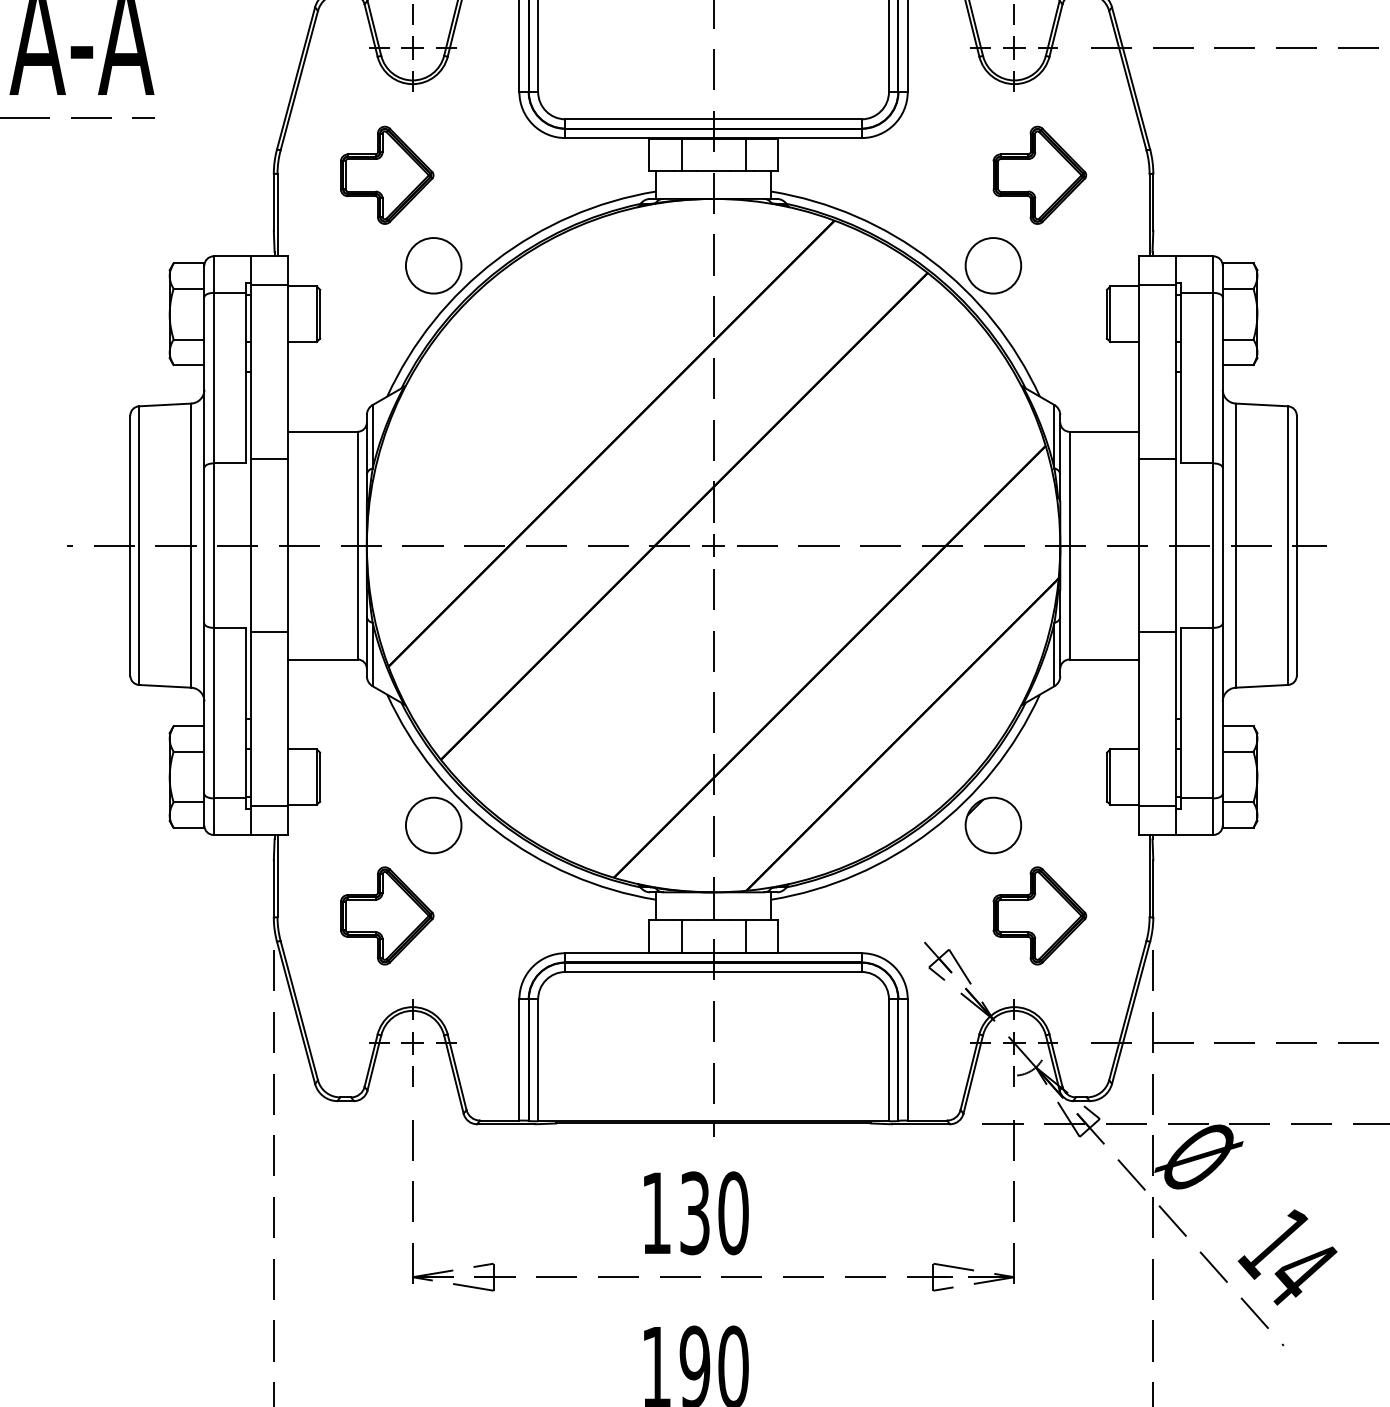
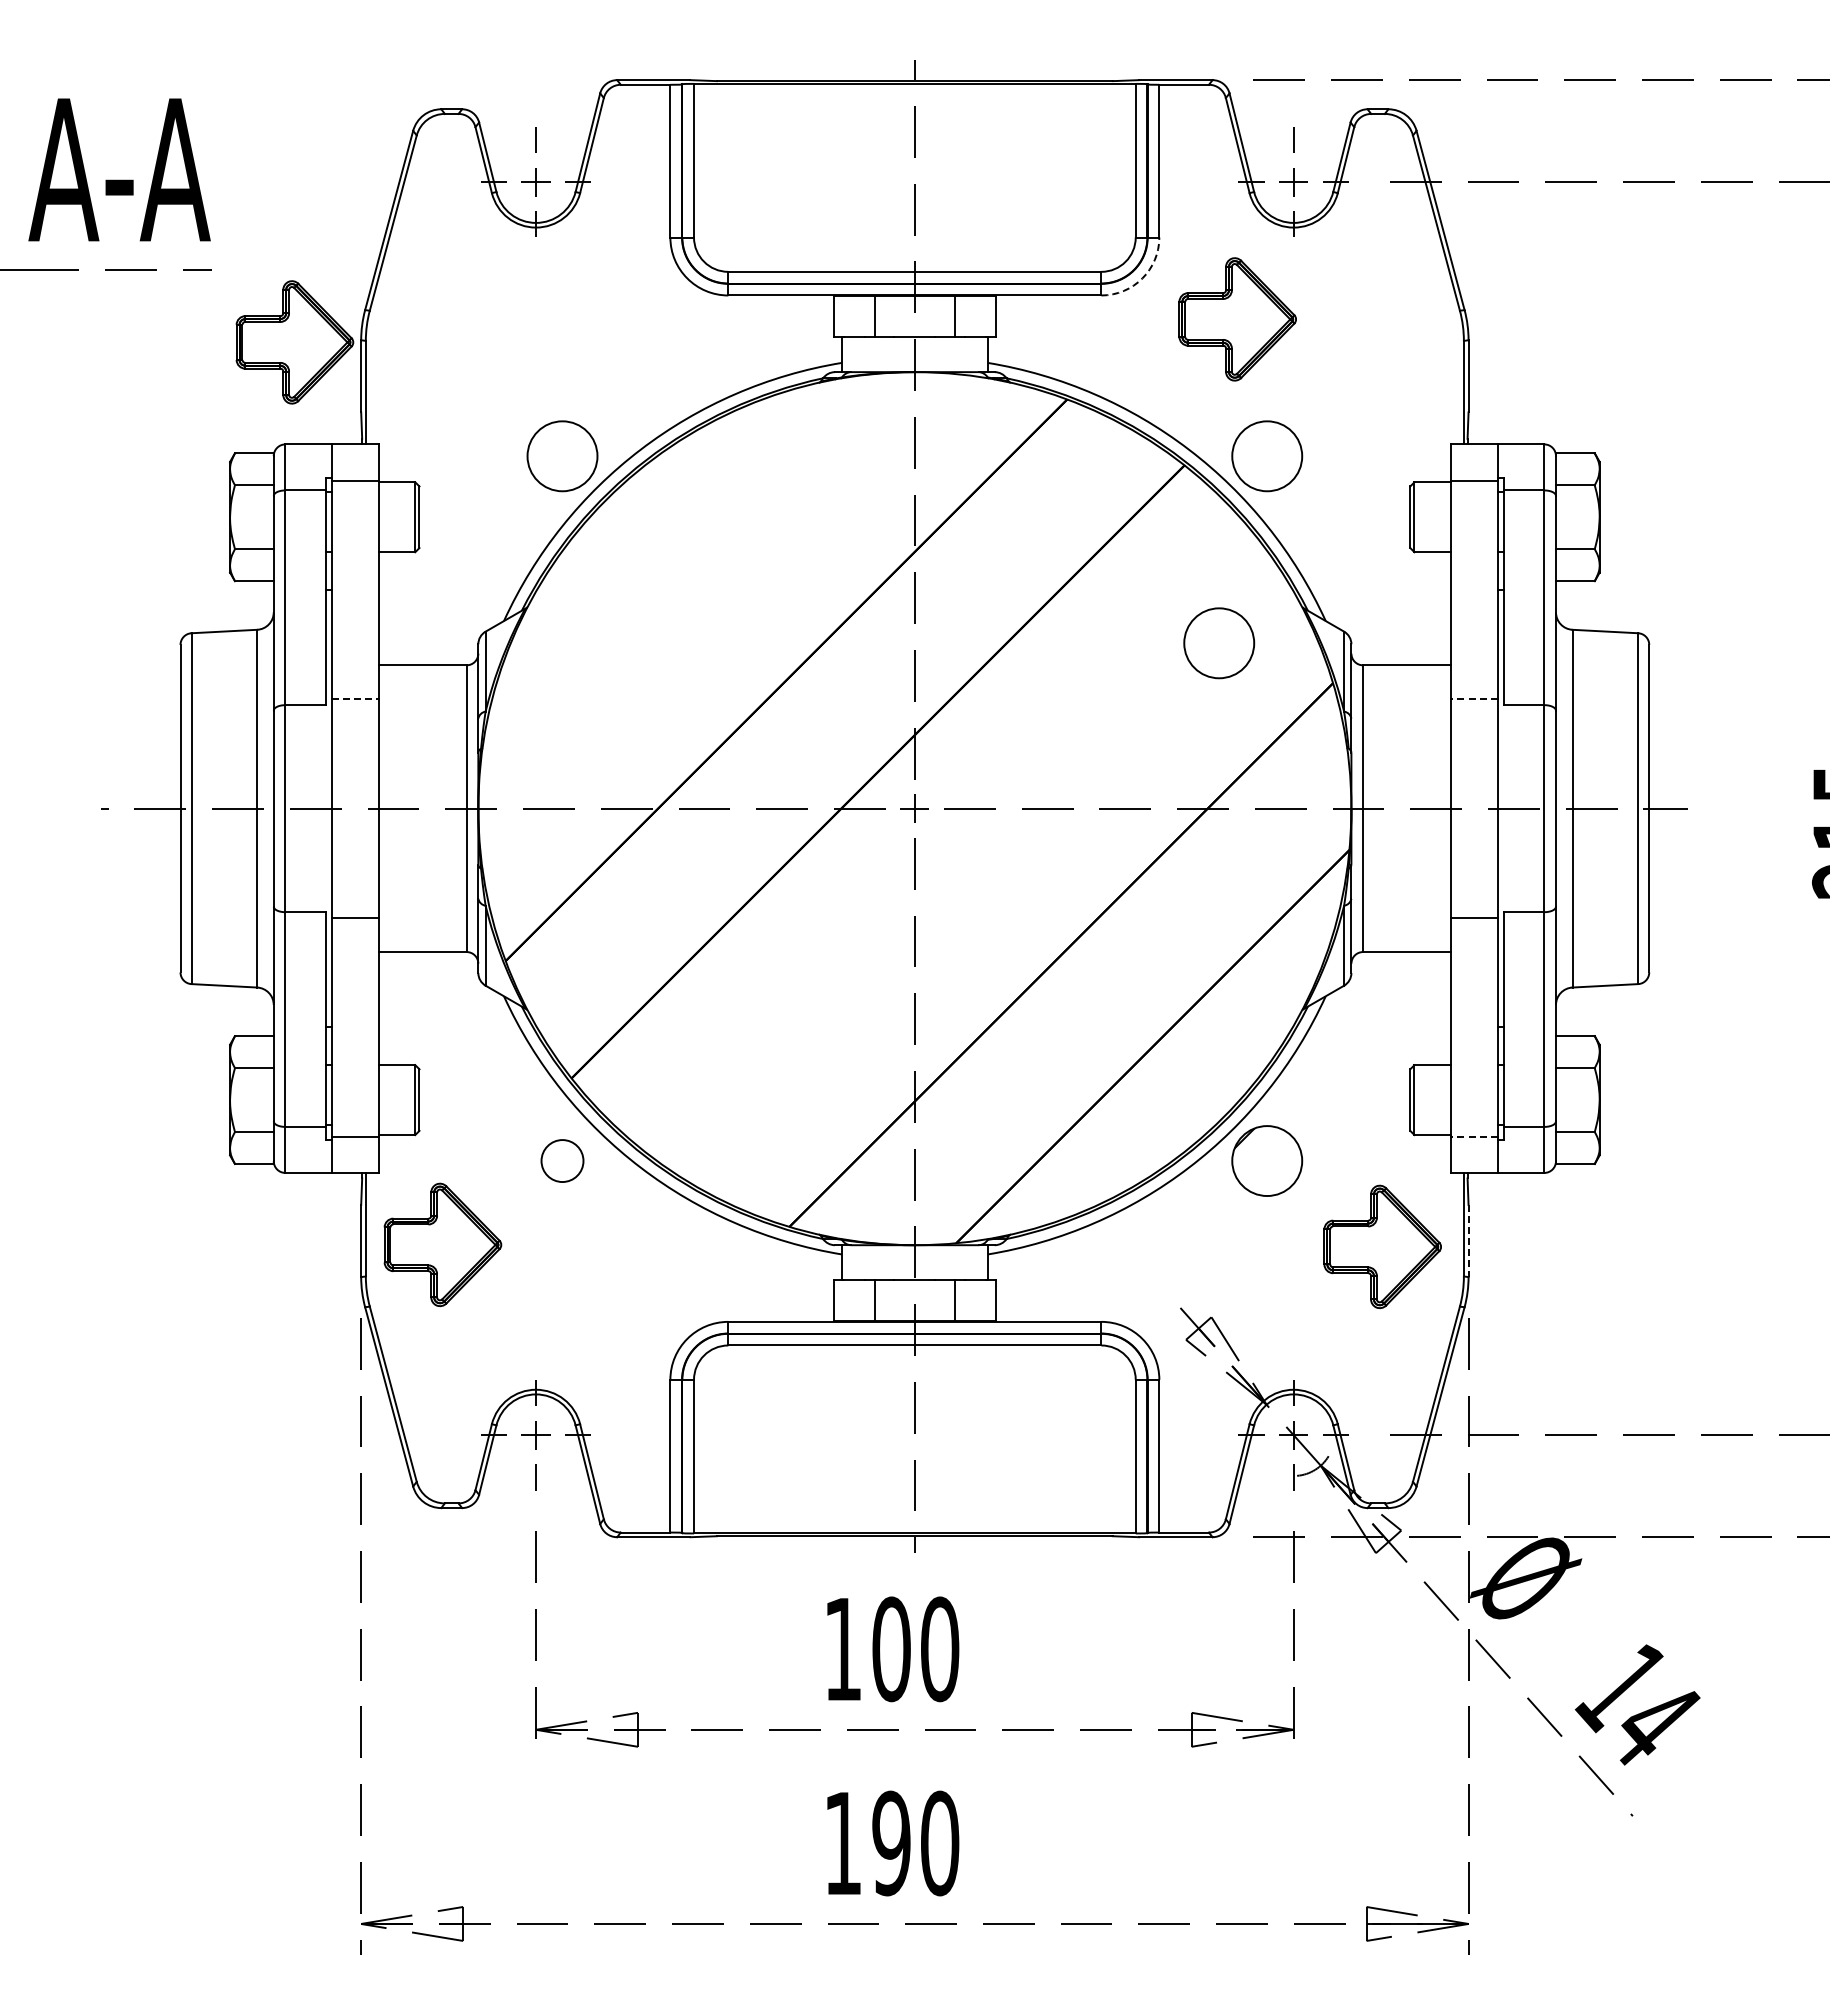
arc: (894, 124) -> (1142, 278), solid -> dashed
part: (386, 175) -> (294, 342), moved
part: (1039, 175) -> (1237, 319), moved
circle: (955, 414) -> (1219, 643), added
line: (269, 458) -> (355, 699), solid -> dashed
line: (1157, 458) -> (1473, 699), solid -> dashed
line: (1157, 806) -> (1473, 1136), solid -> dashed
circle: (433, 825) -> (562, 1161), size x0.6
line: (1153, 889) -> (1468, 1241), solid -> dashed
part: (386, 915) -> (442, 1244), moved
part: (1039, 915) -> (1382, 1246), moved
text: (695, 1213) -> (891, 1649), 130 -> 100

